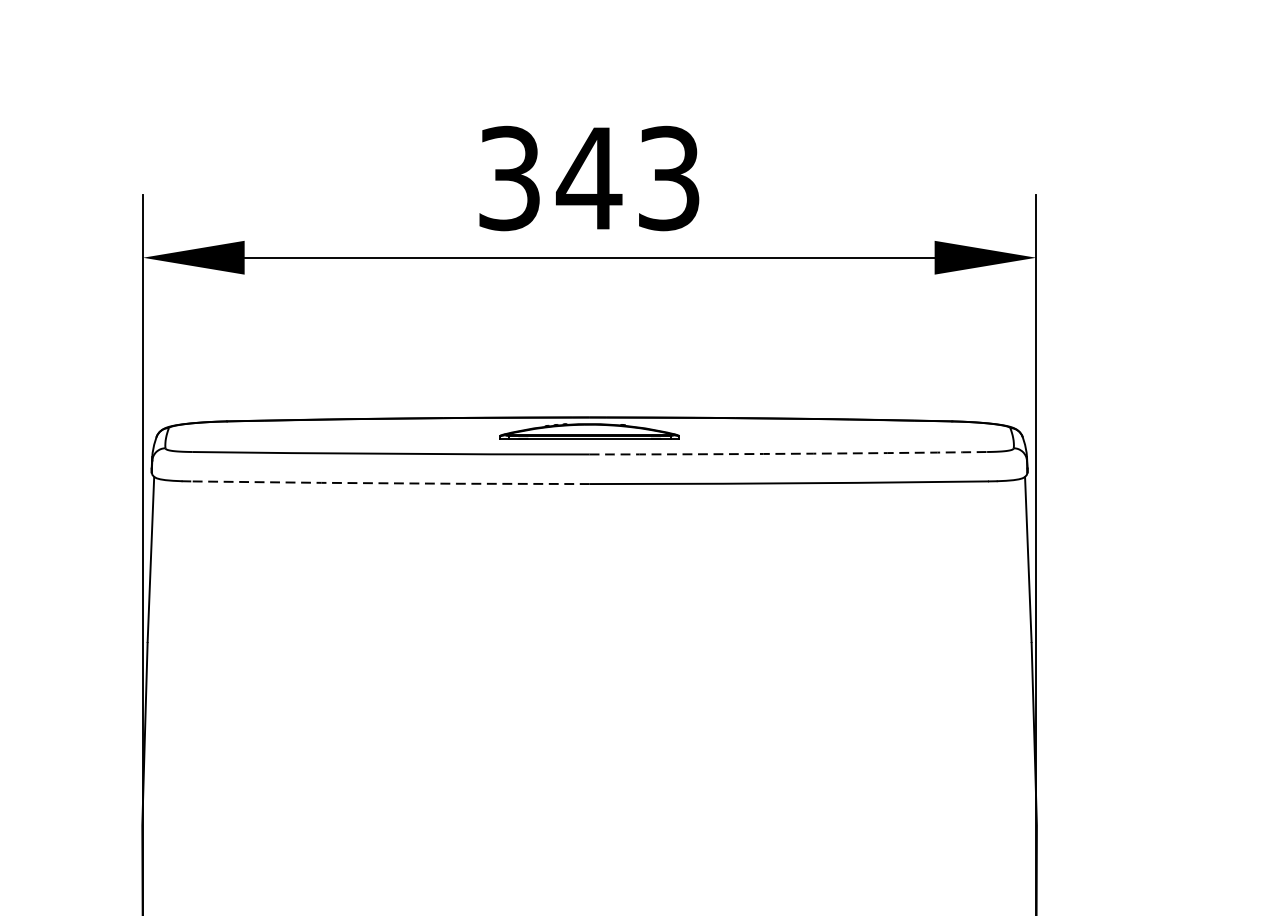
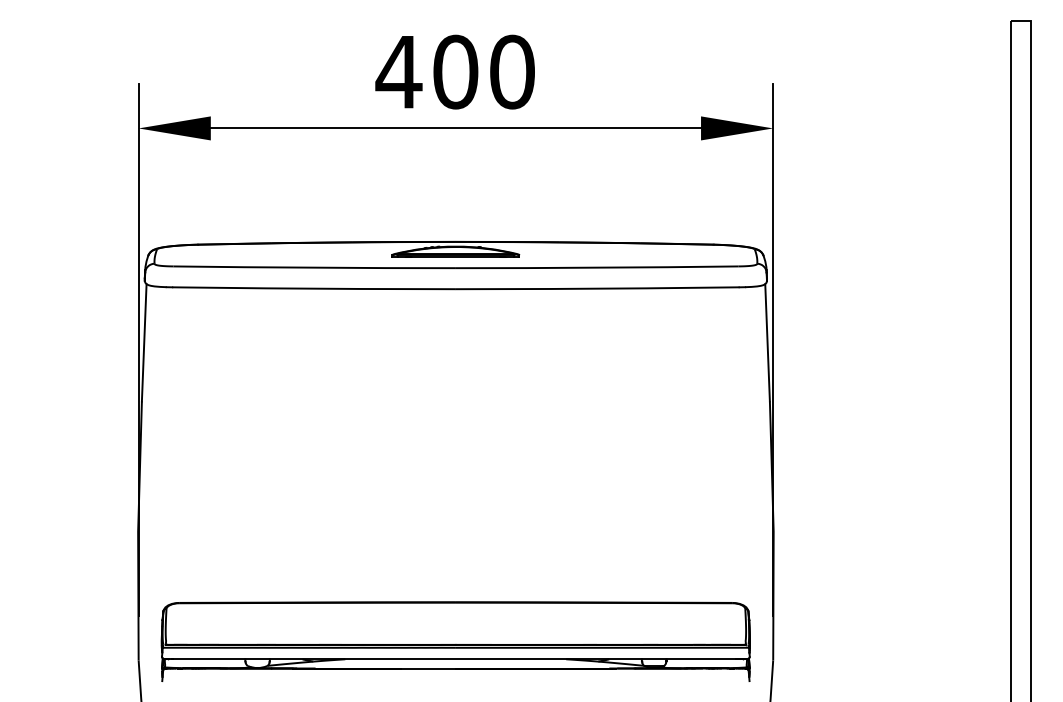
text: (587, 177) -> (454, 71), 343 -> 400
arc: (788, 453) -> (597, 267), dashed -> solid
line: (389, 483) -> (313, 288), dashed -> solid

